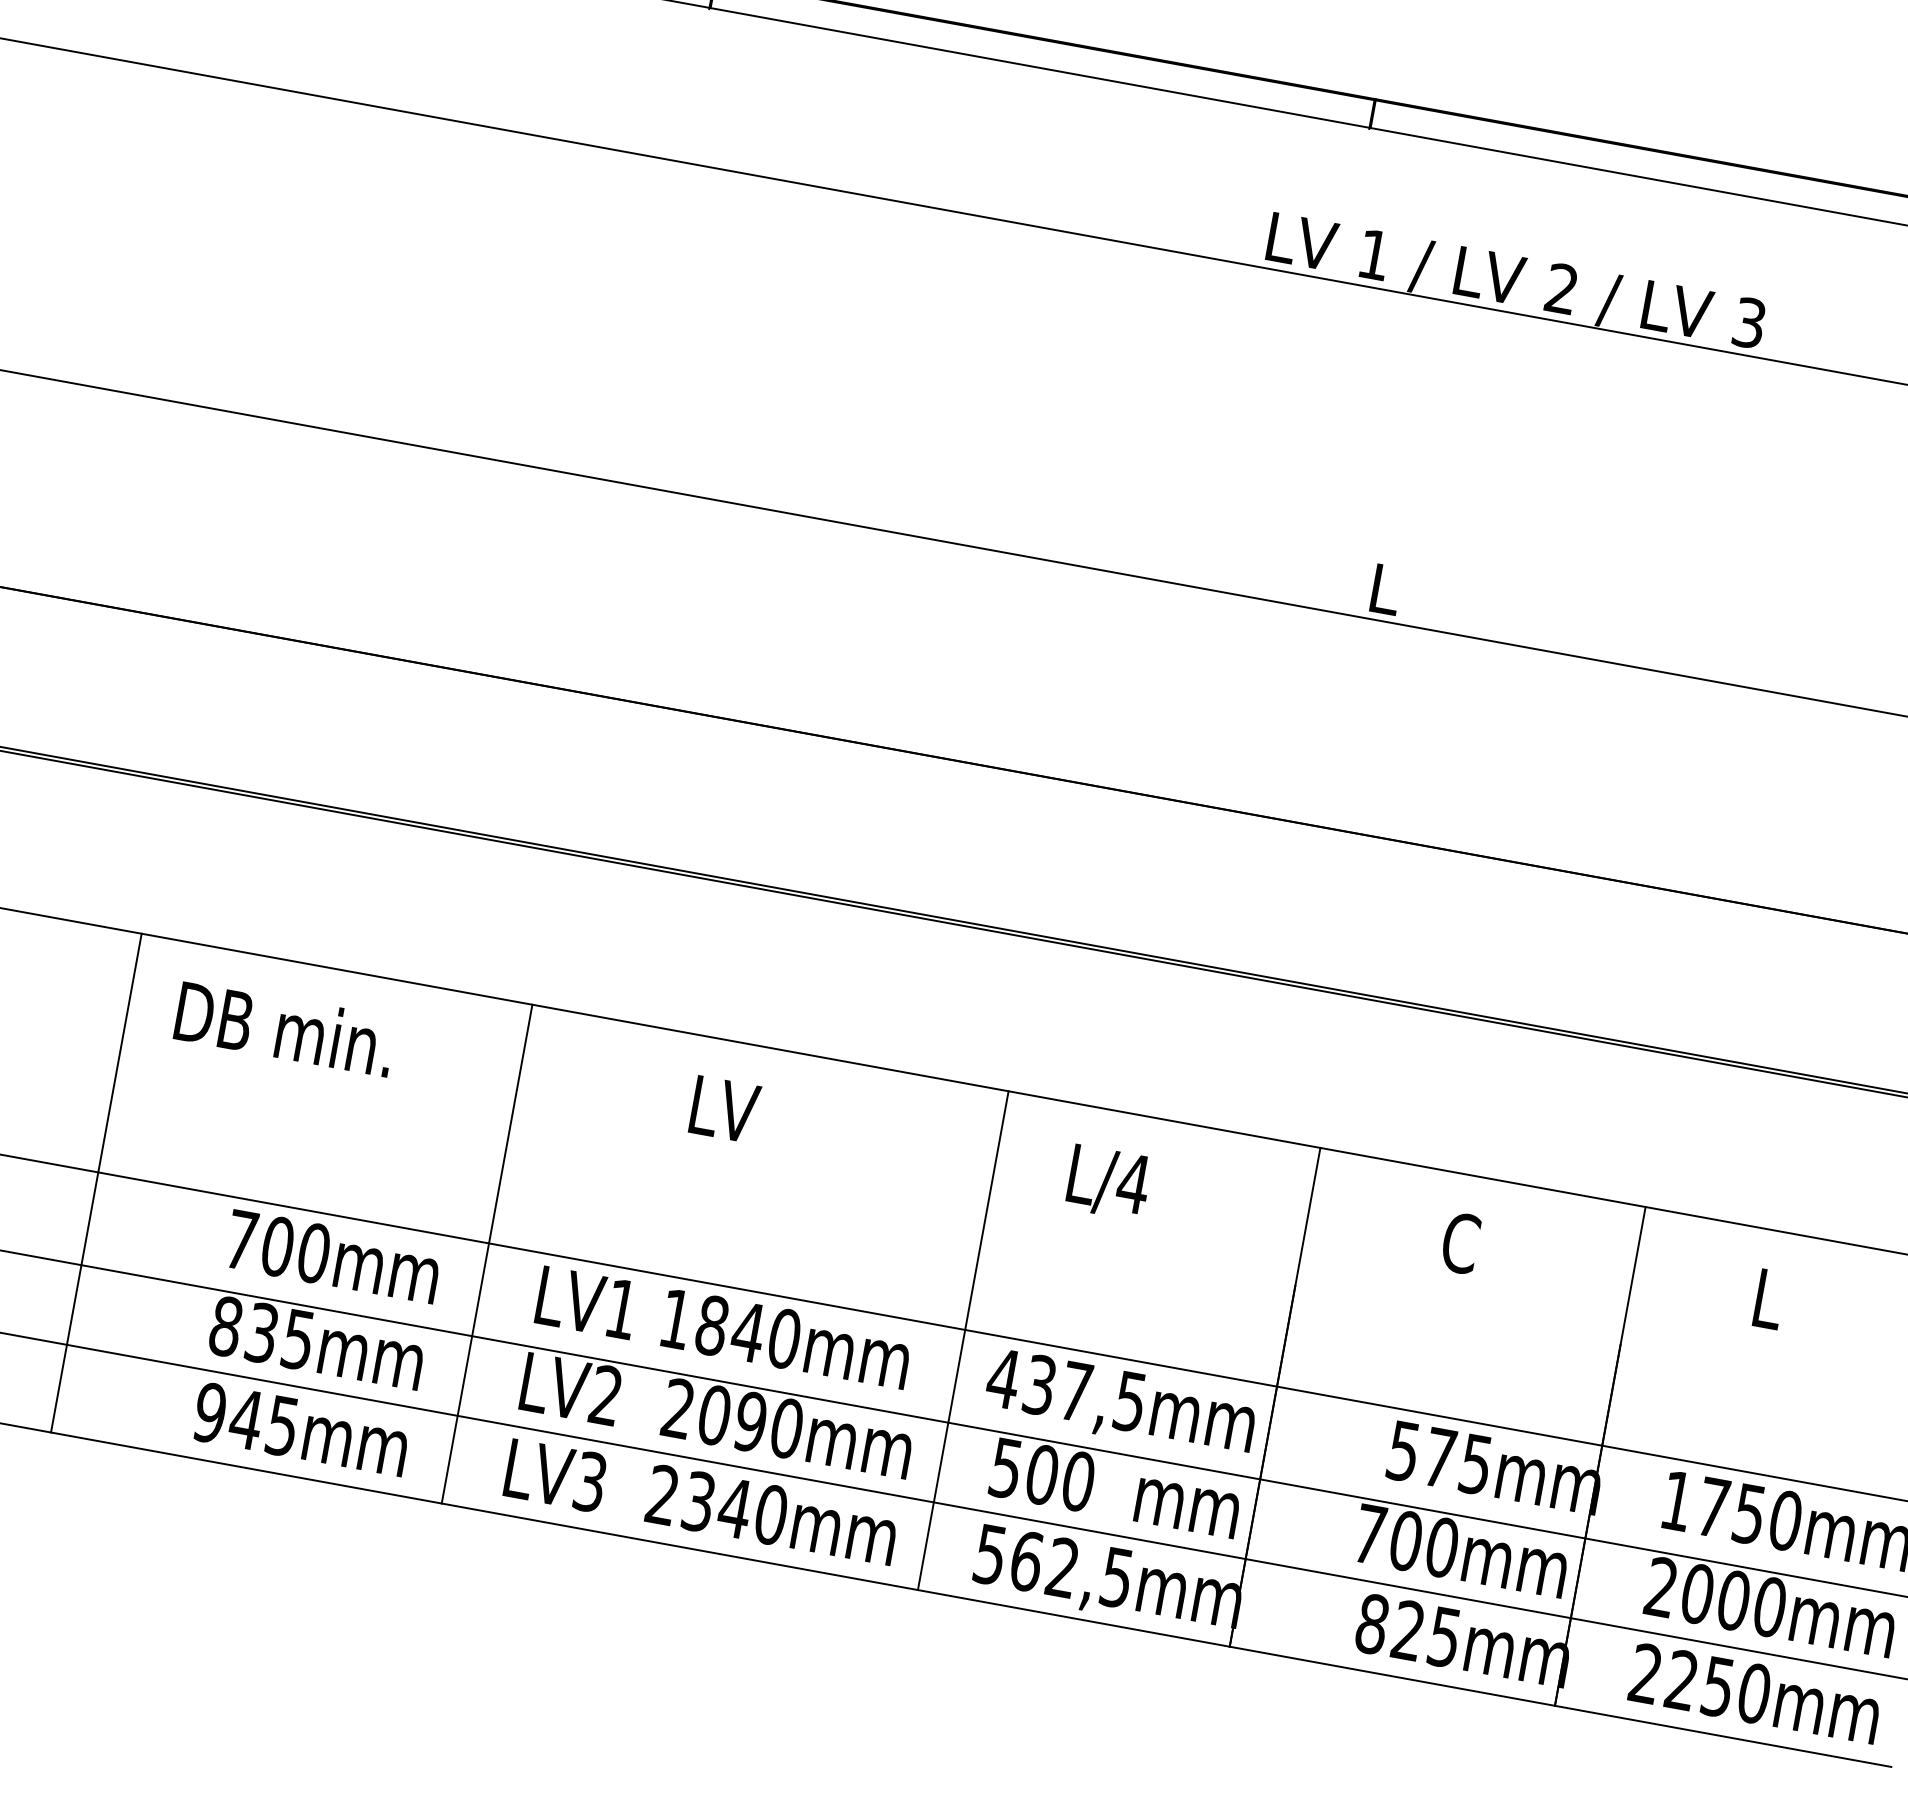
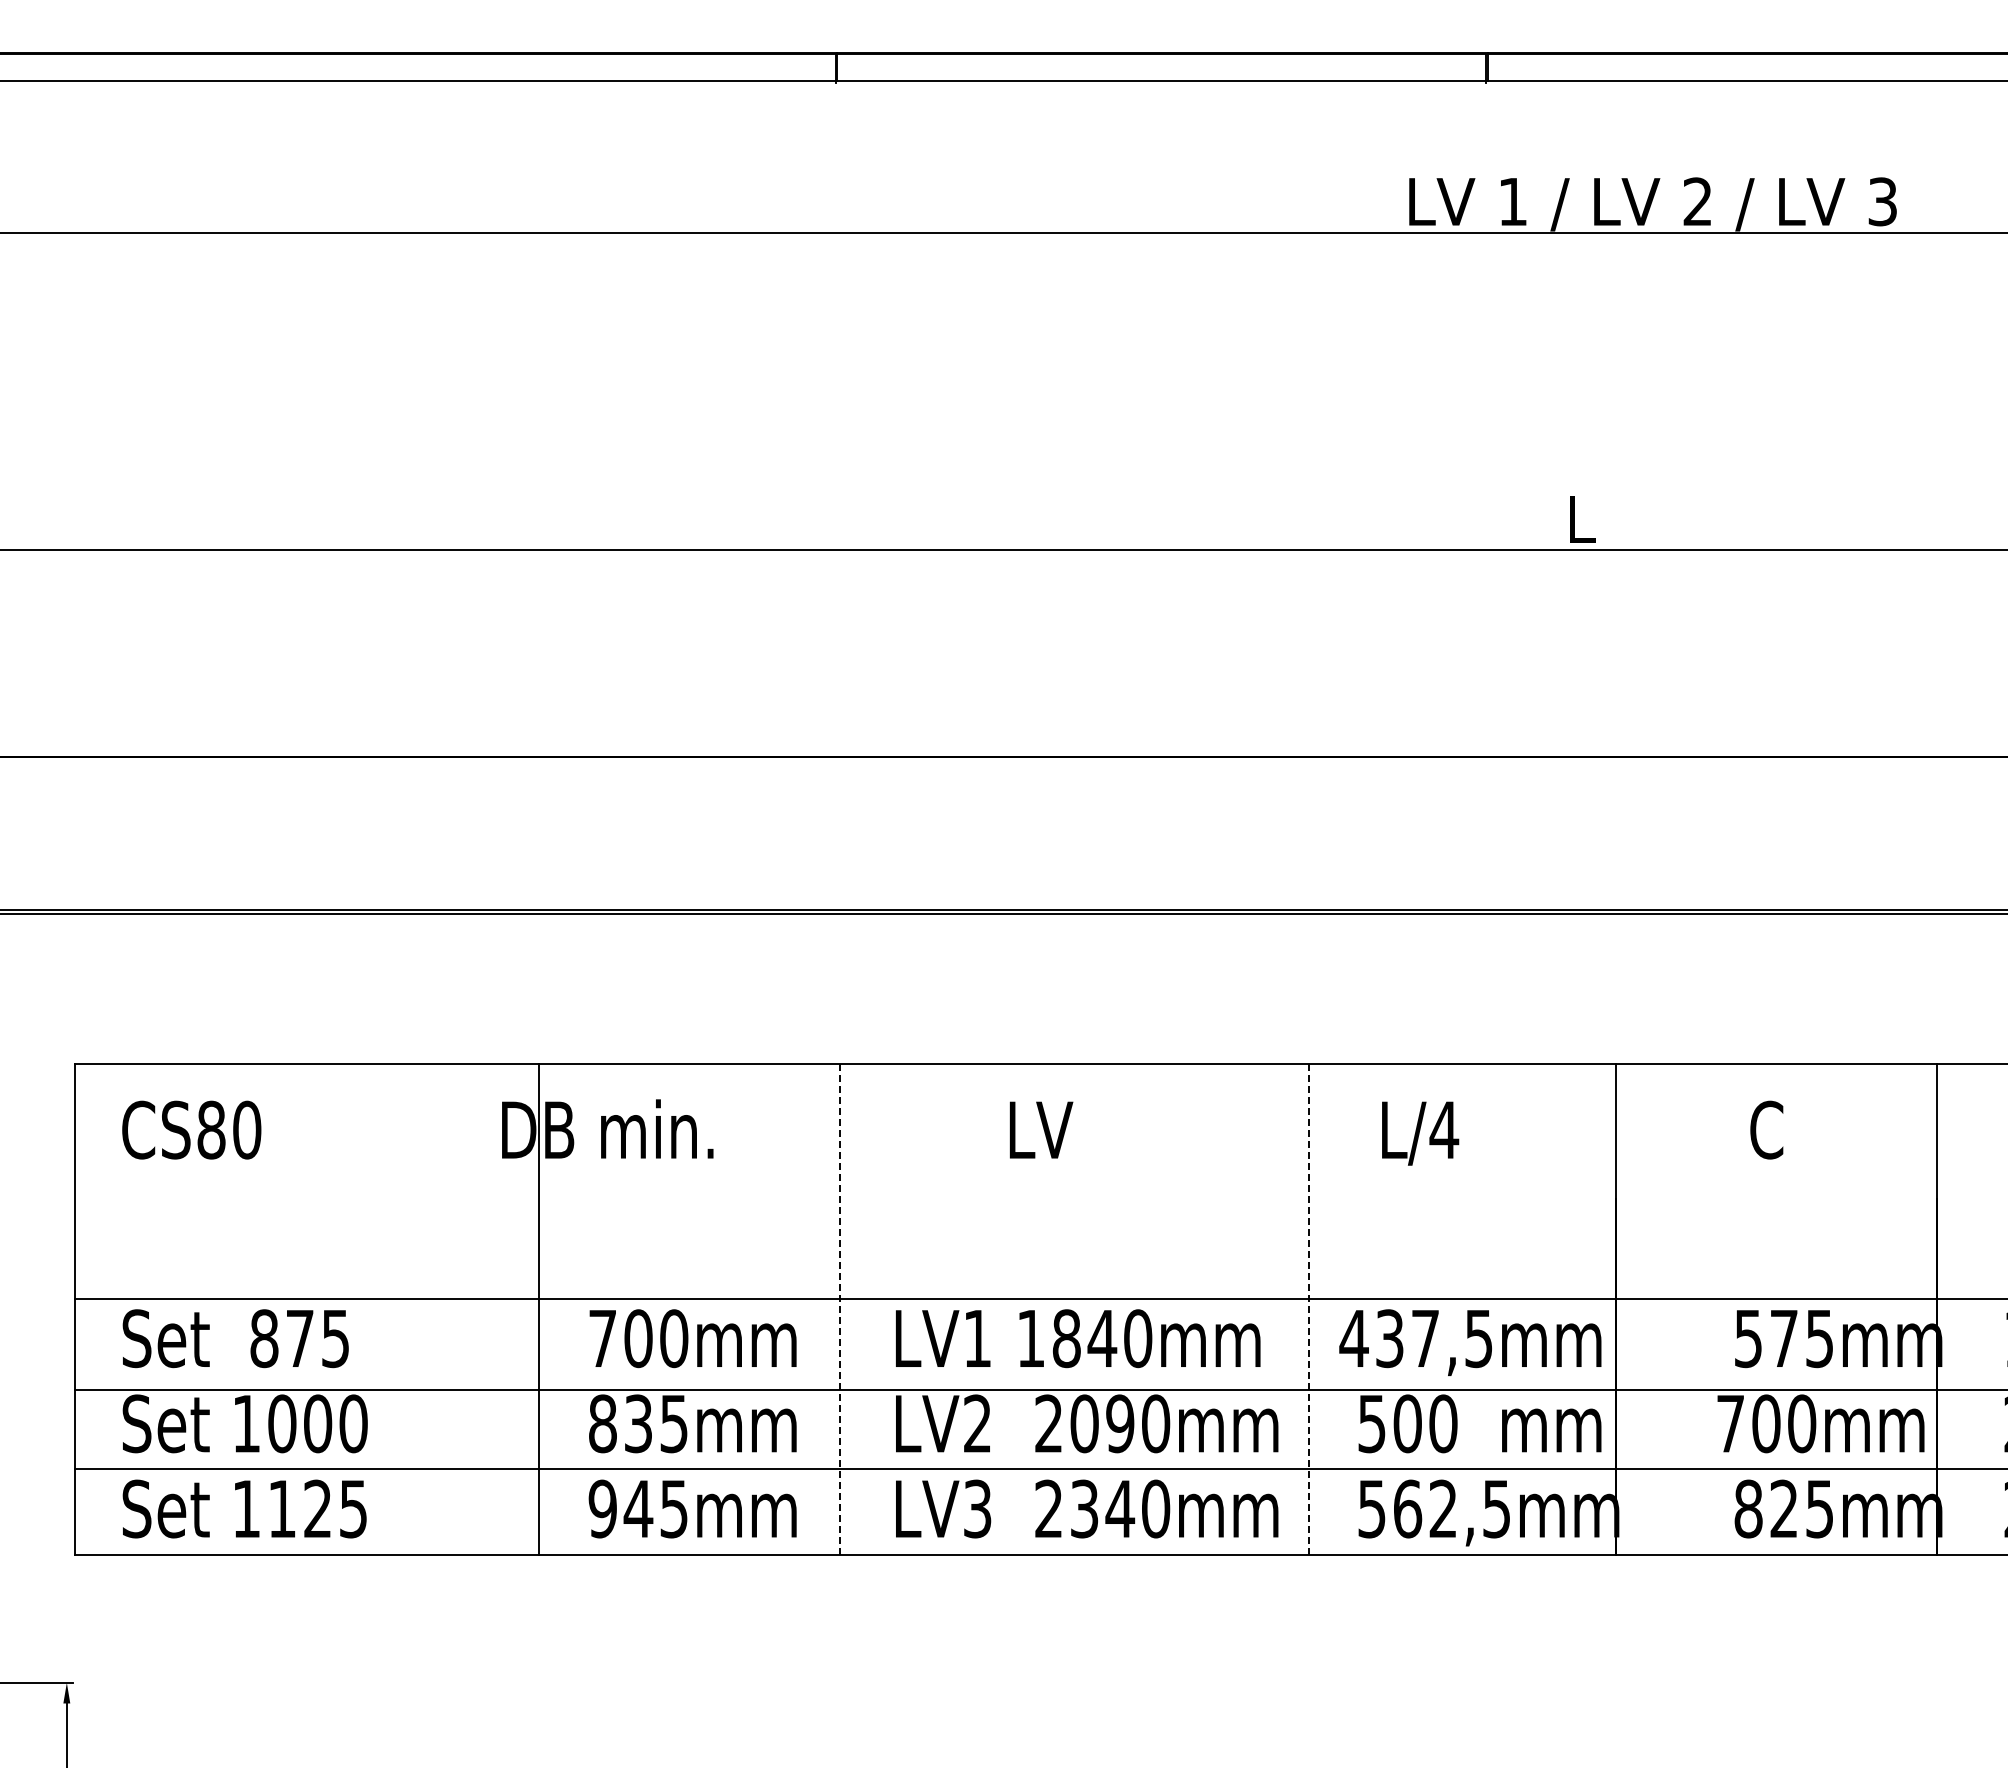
line: (96, 1183) -> (539, 1309), moved
line: (487, 1254) -> (839, 1309), solid -> dashed
line: (962, 1340) -> (1308, 1309), solid -> dashed

